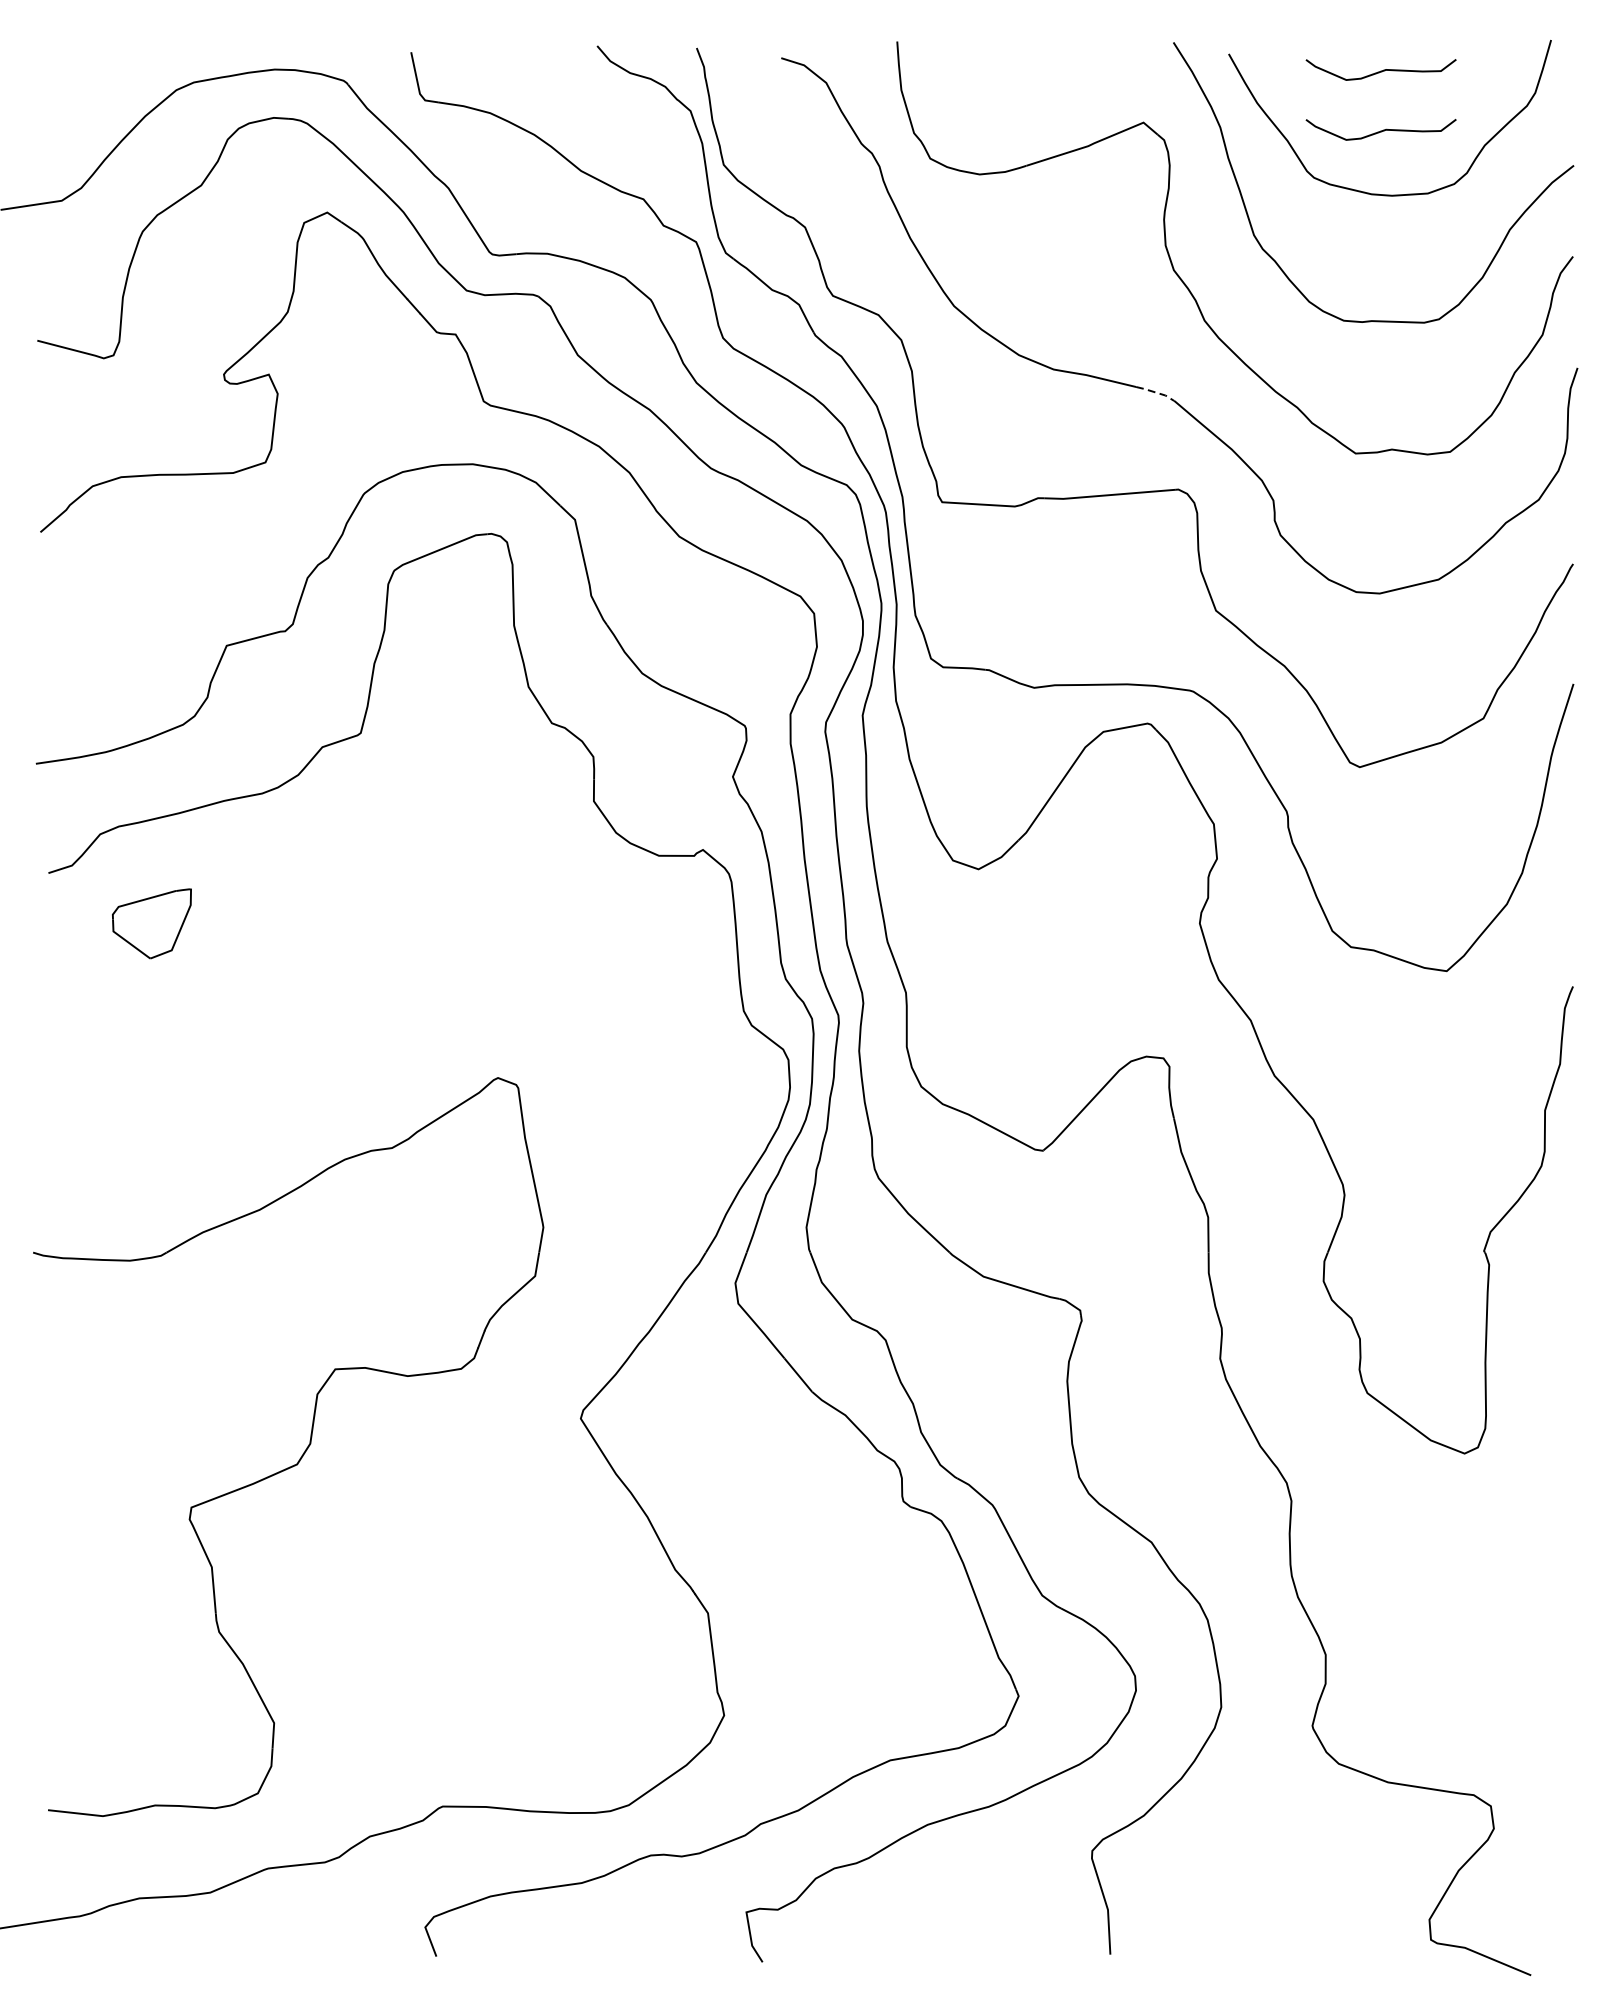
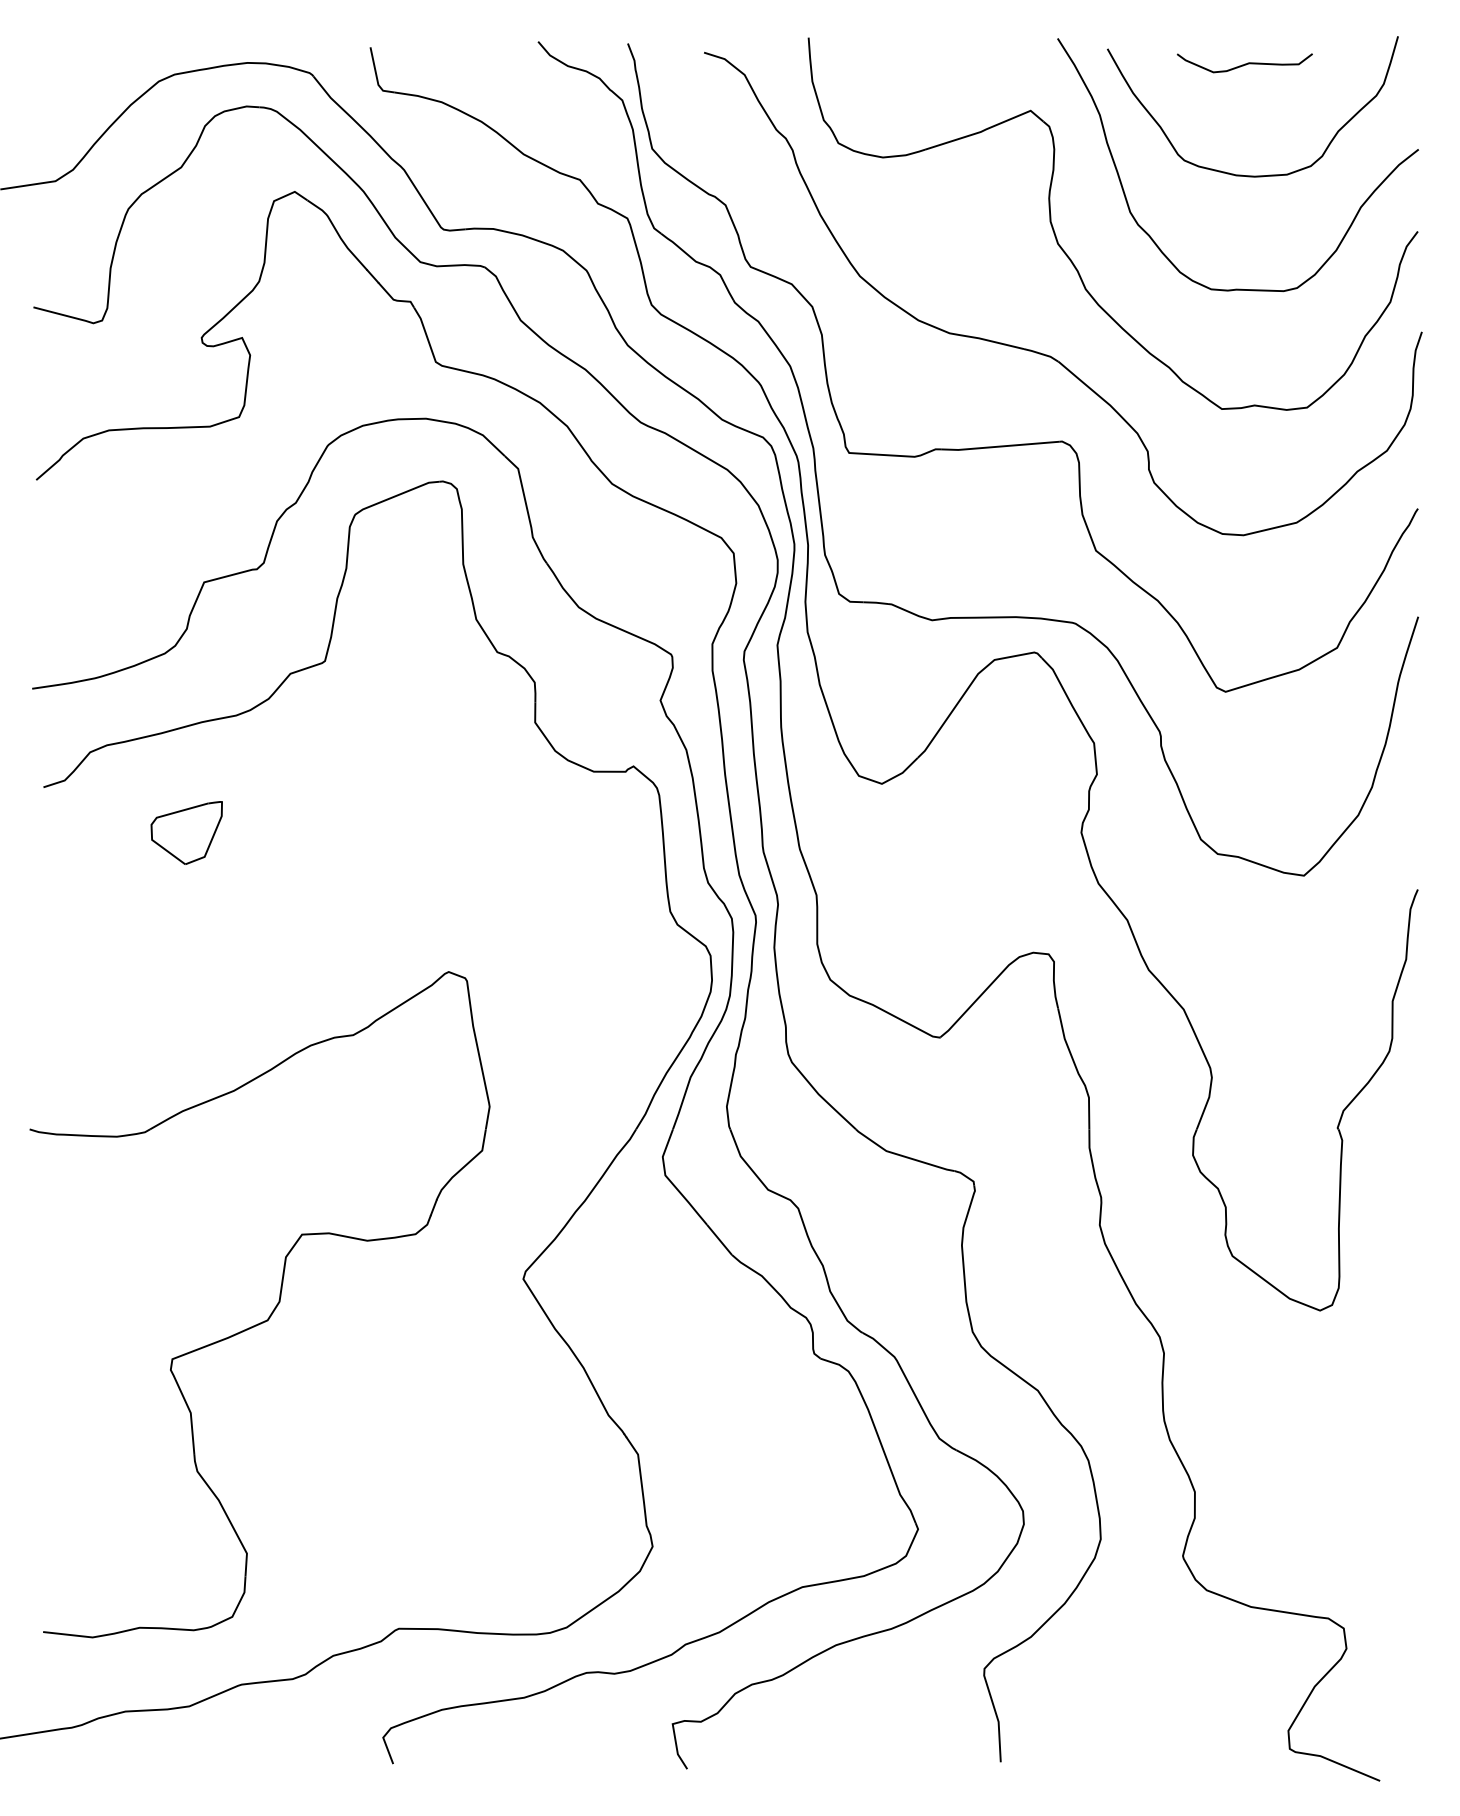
curve: (1380, 130) -> (1244, 117), removed
line: (1156, 393) -> (1042, 354), dashed -> solid
part: (151, 923) -> (186, 832), moved

